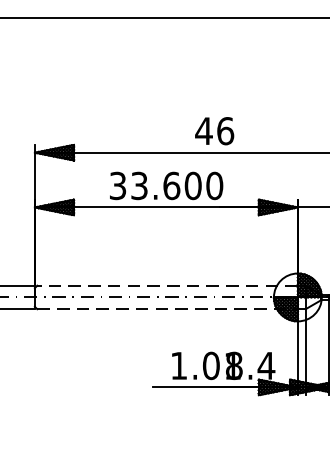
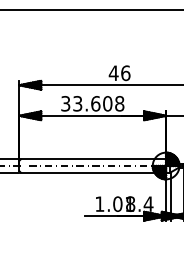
text: (214, 185) -> (119, 103), 33.600 -> 33.608
line: (167, 285) -> (93, 159), dashed -> solid
line: (167, 309) -> (93, 172), dashed -> solid

